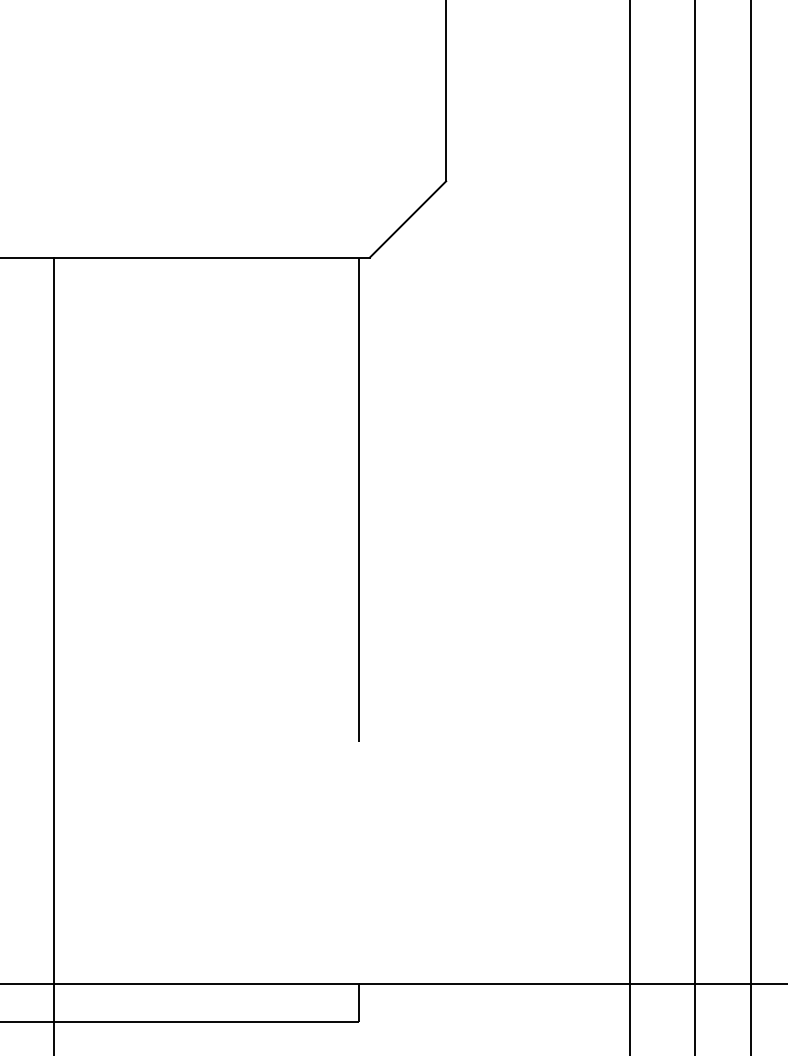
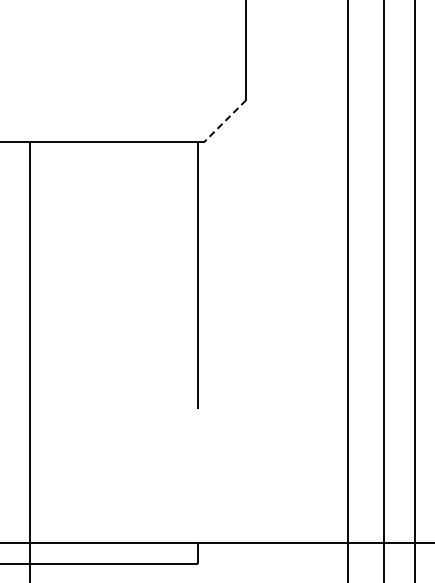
line: (408, 220) -> (225, 121), solid -> dashed

